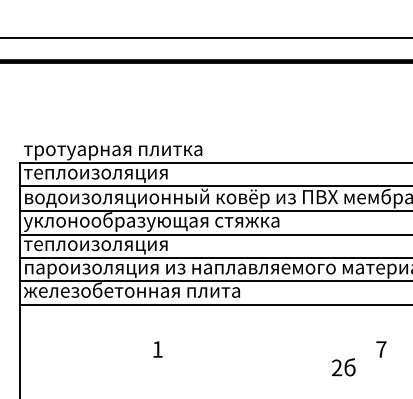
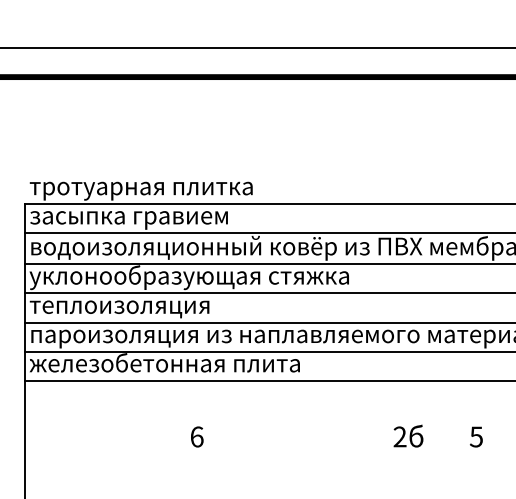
text: (102, 176) -> (128, 220), теплоизоляция -> засыпка гравием
text: (158, 349) -> (197, 436), 1 -> 6
text: (380, 349) -> (475, 436), 7 -> 5
text: (343, 366) -> (408, 435), moved

